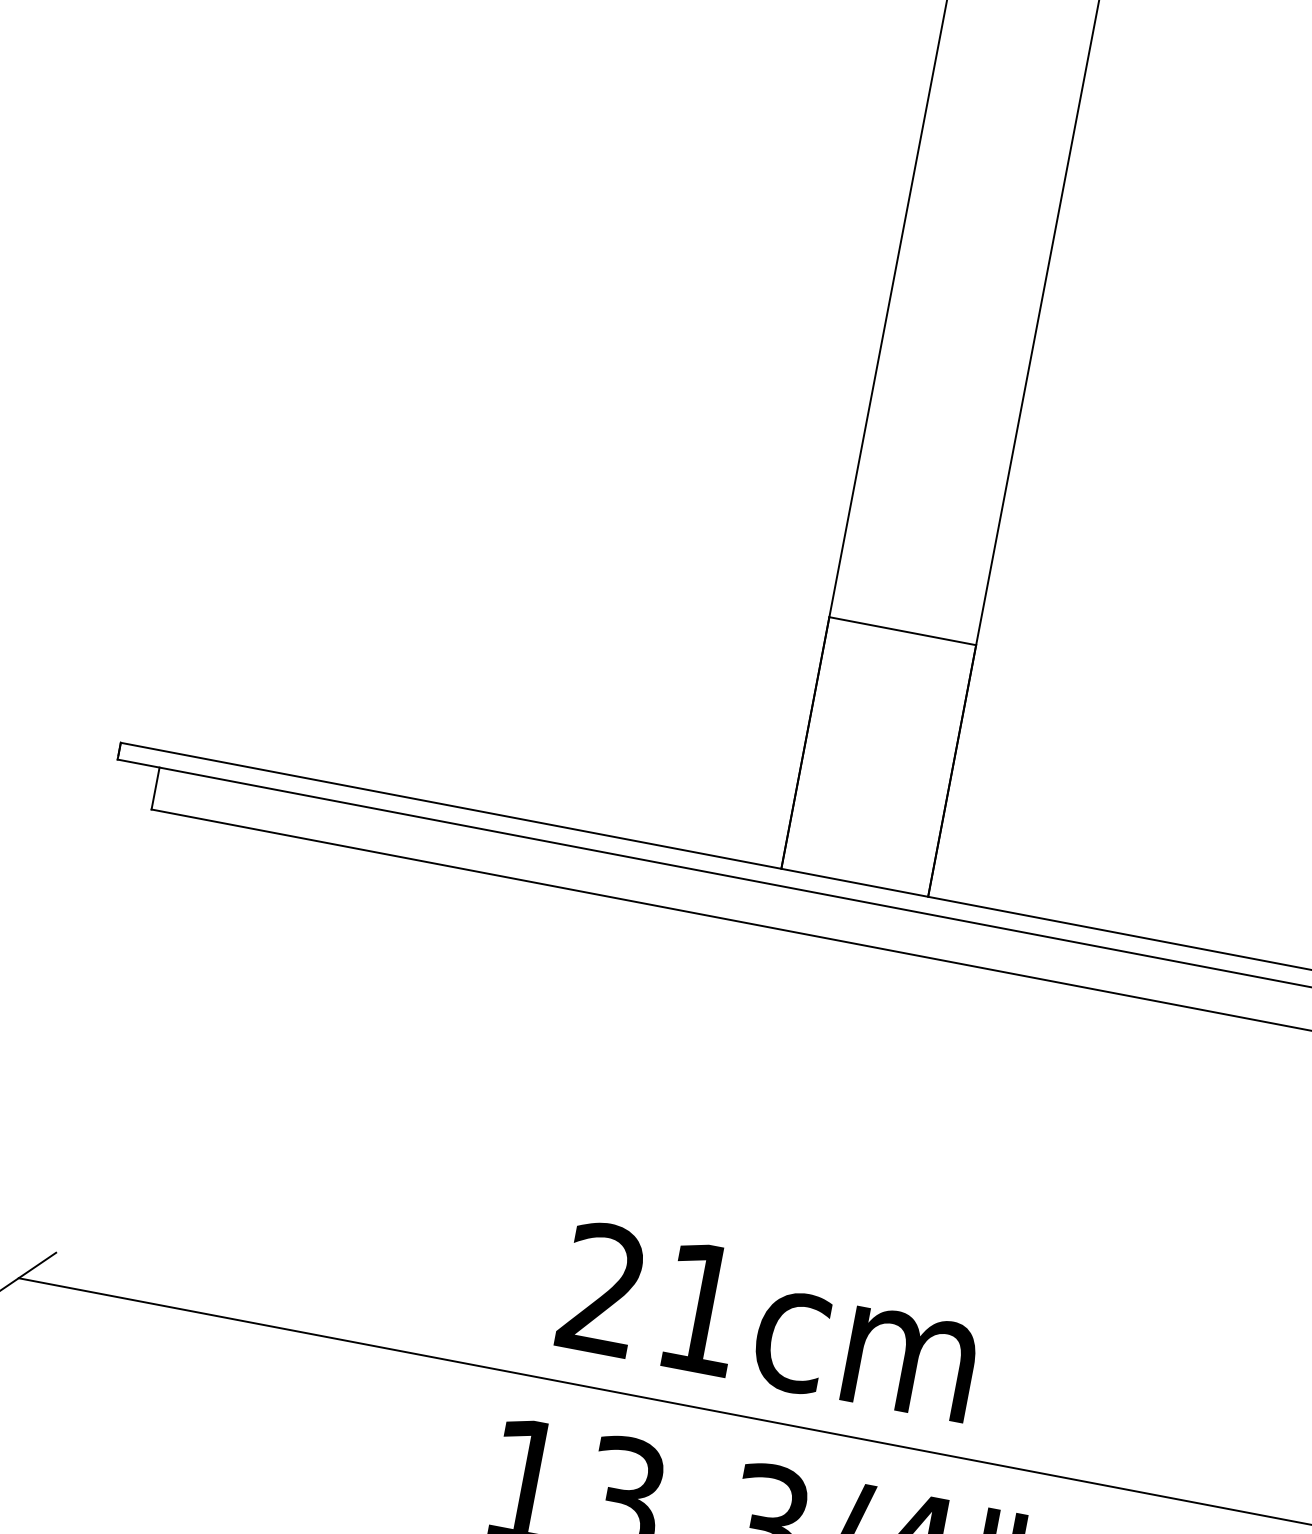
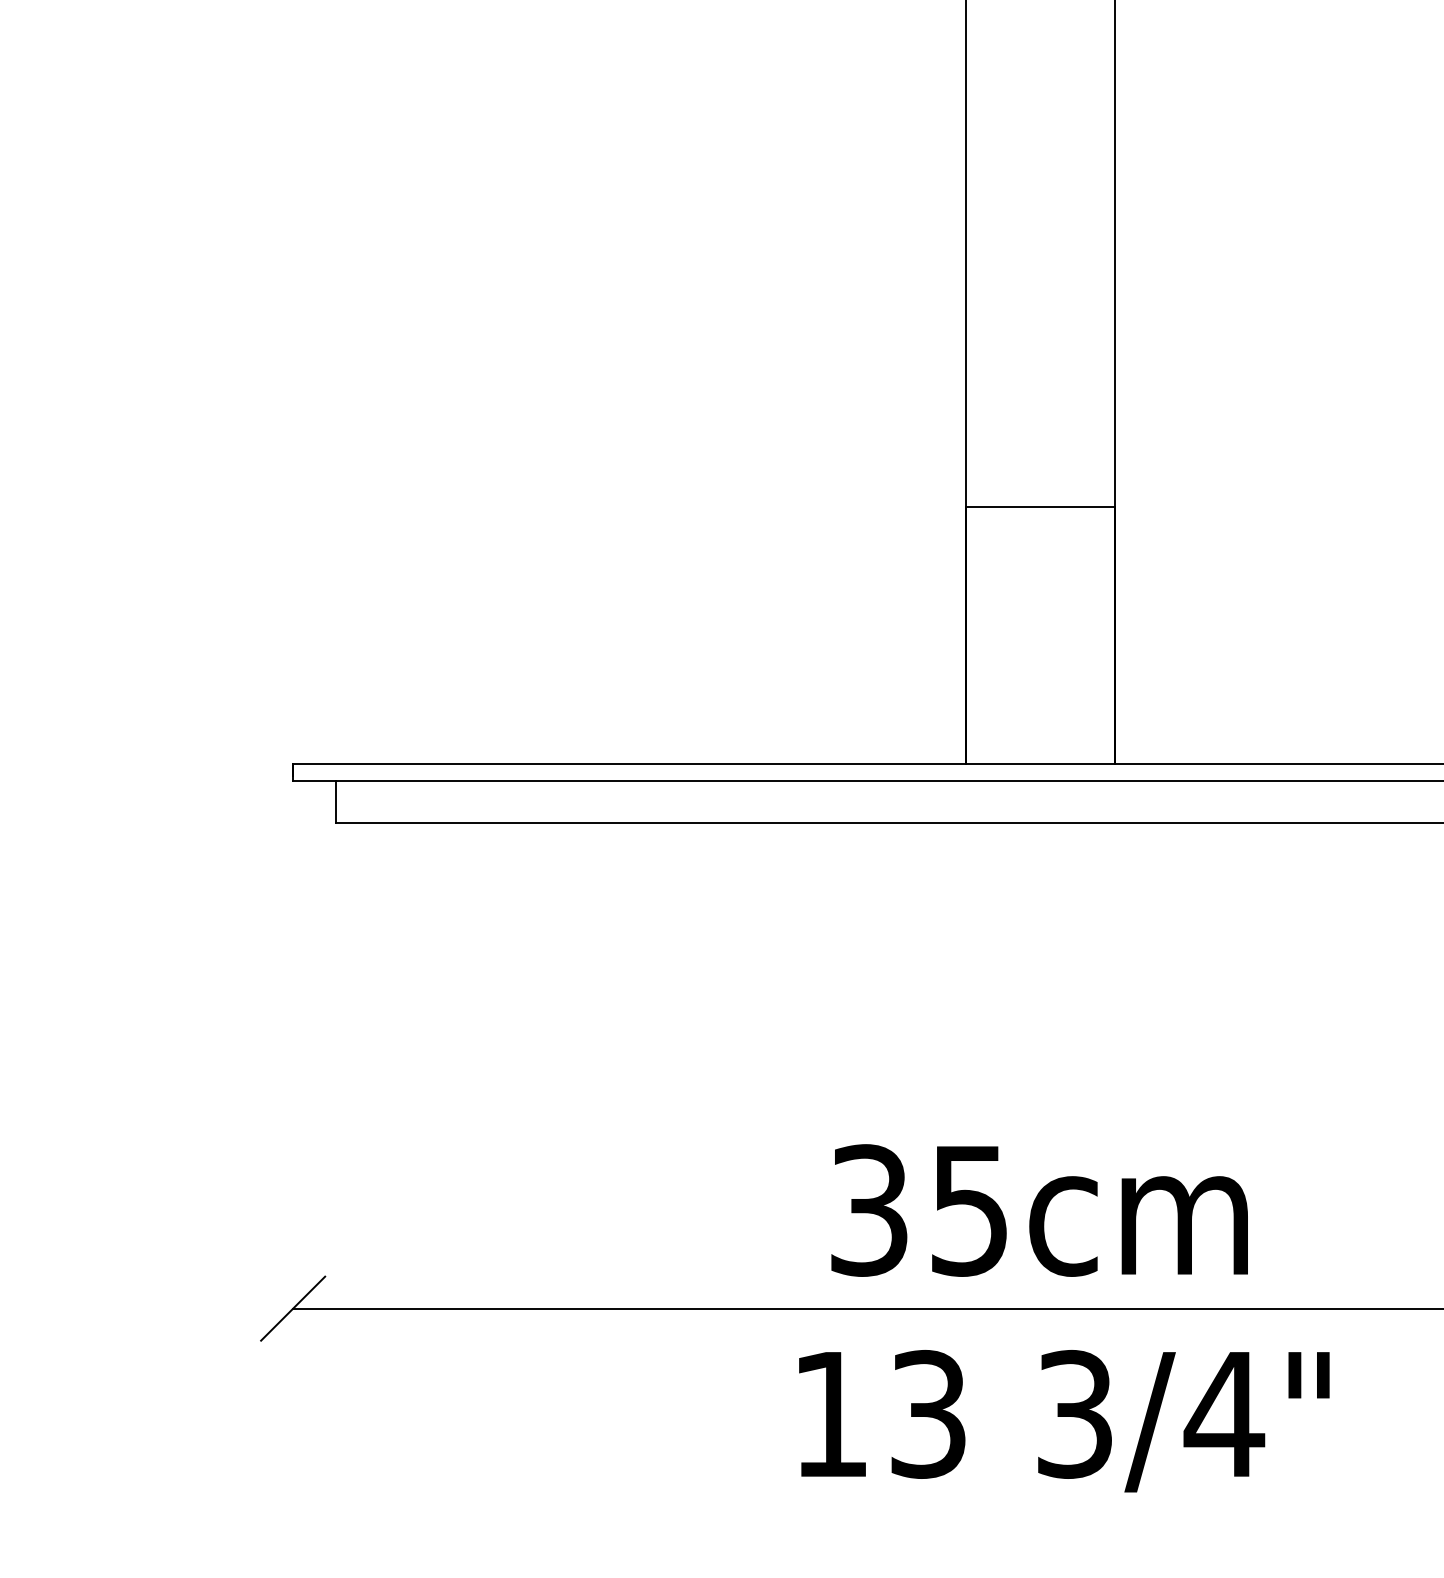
text: (651, 1298) -> (918, 1210), 21cm -> 35cm

